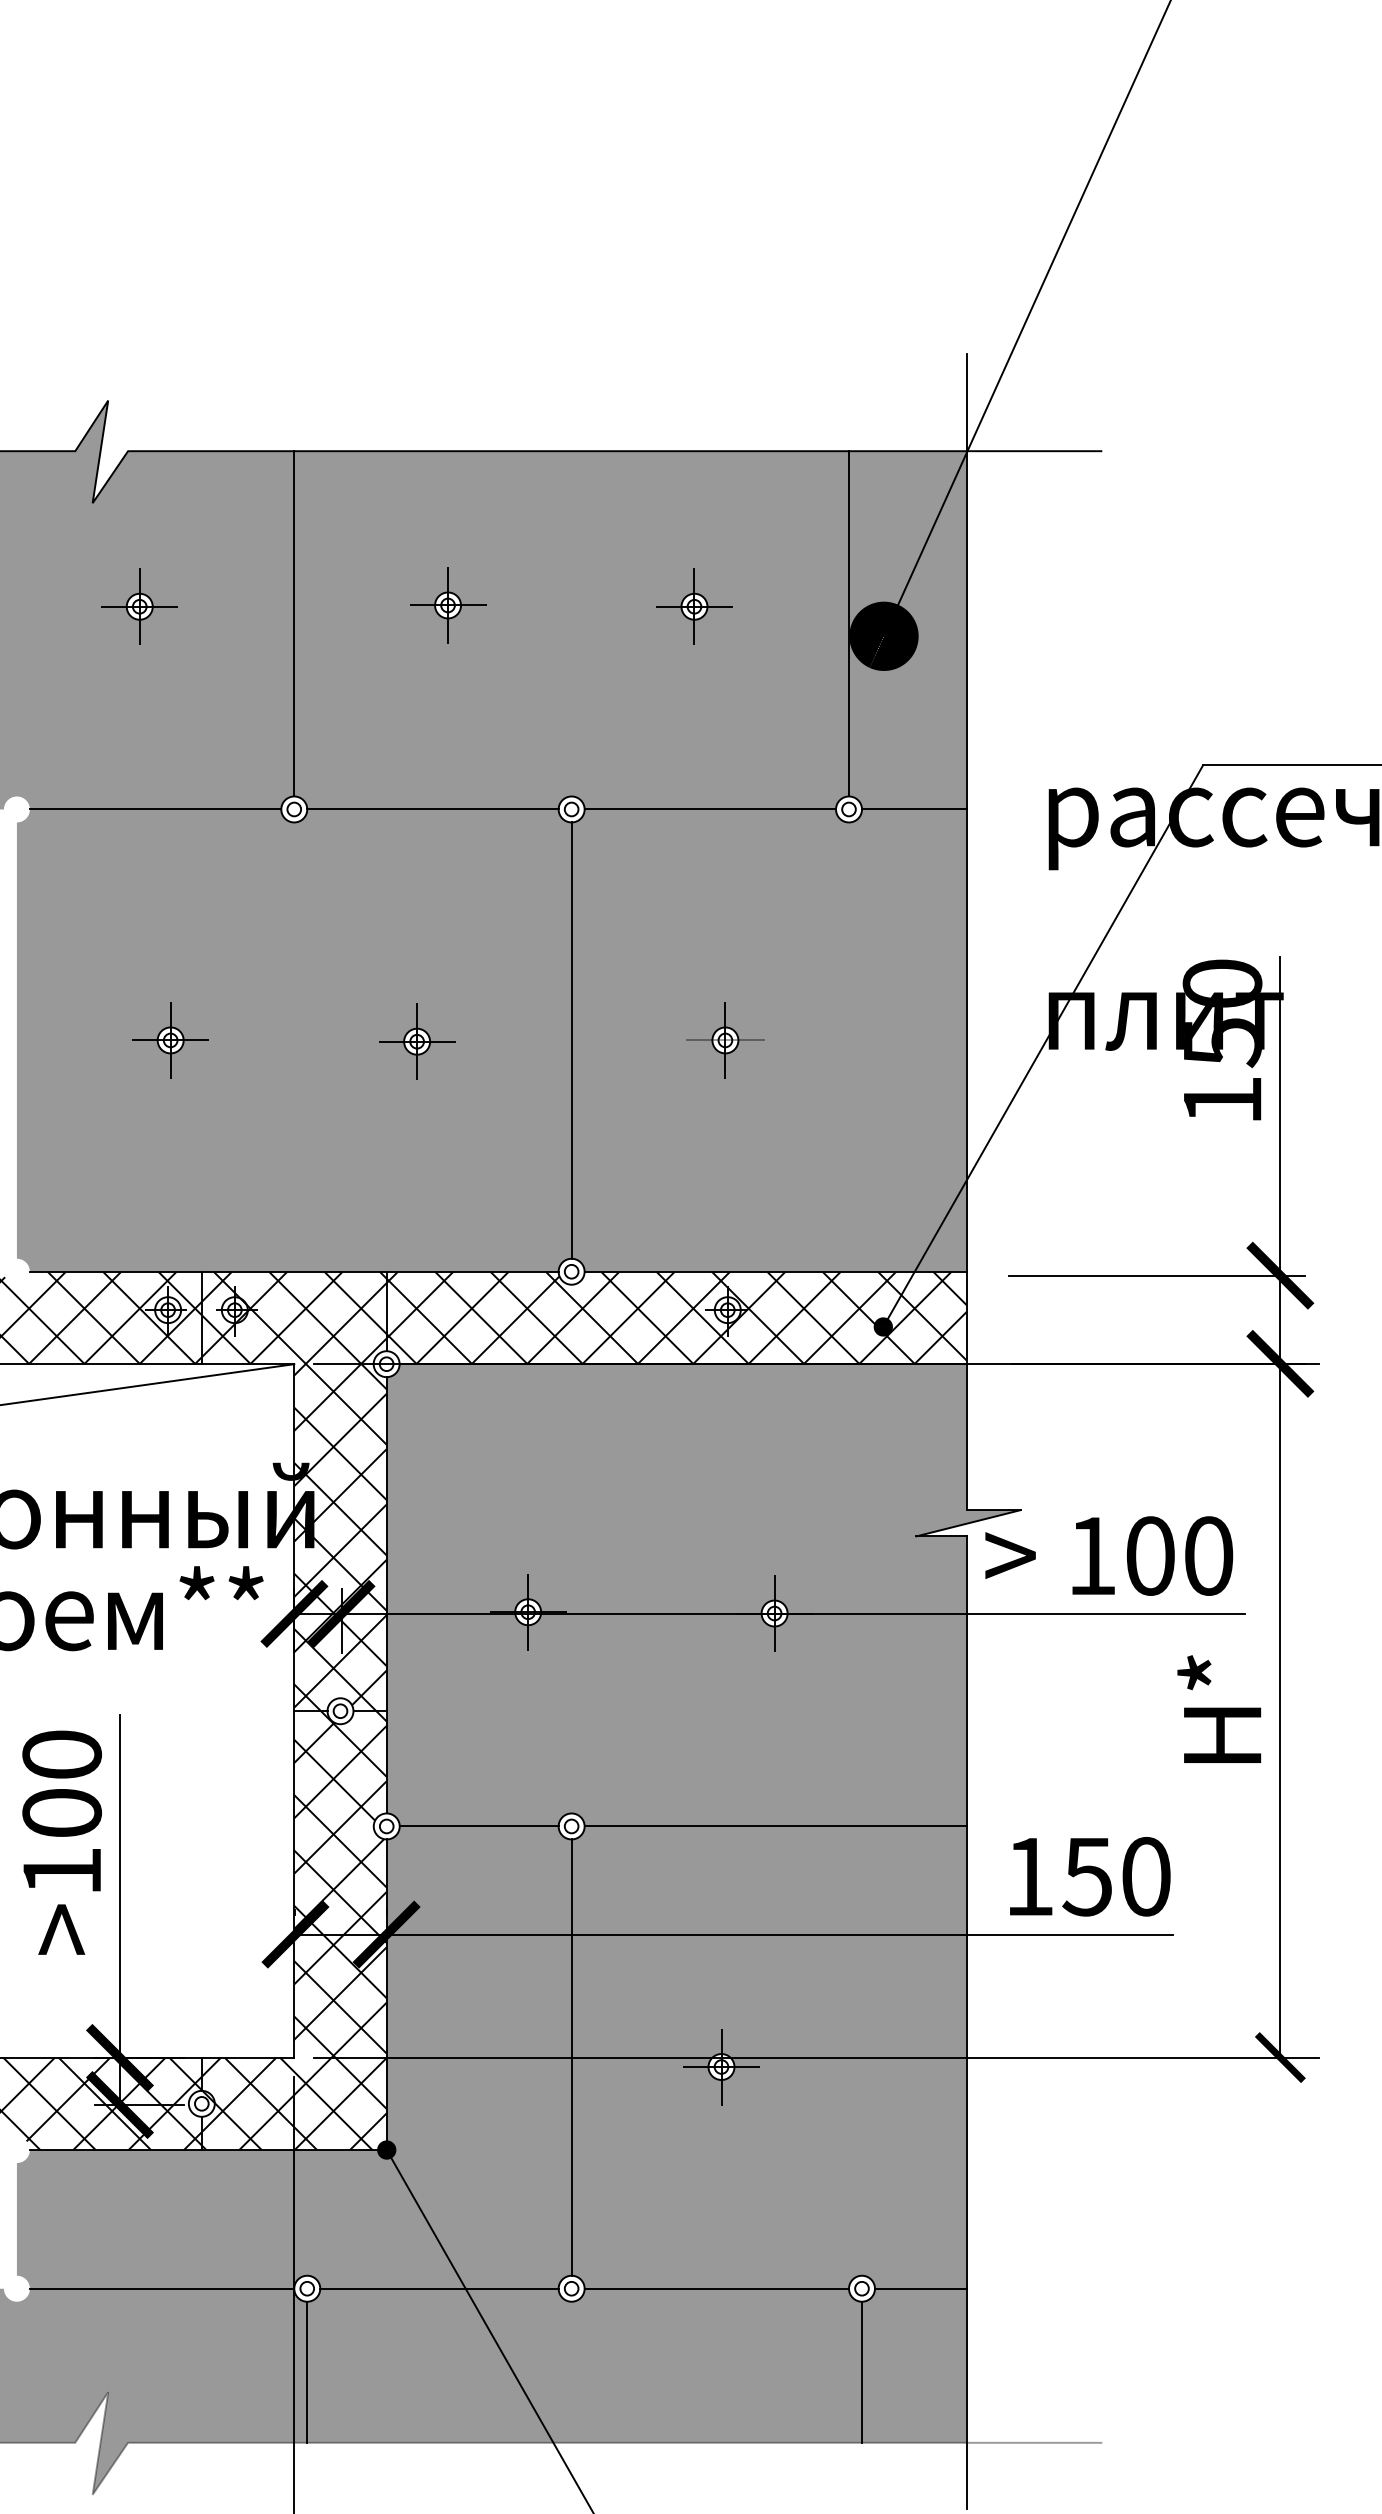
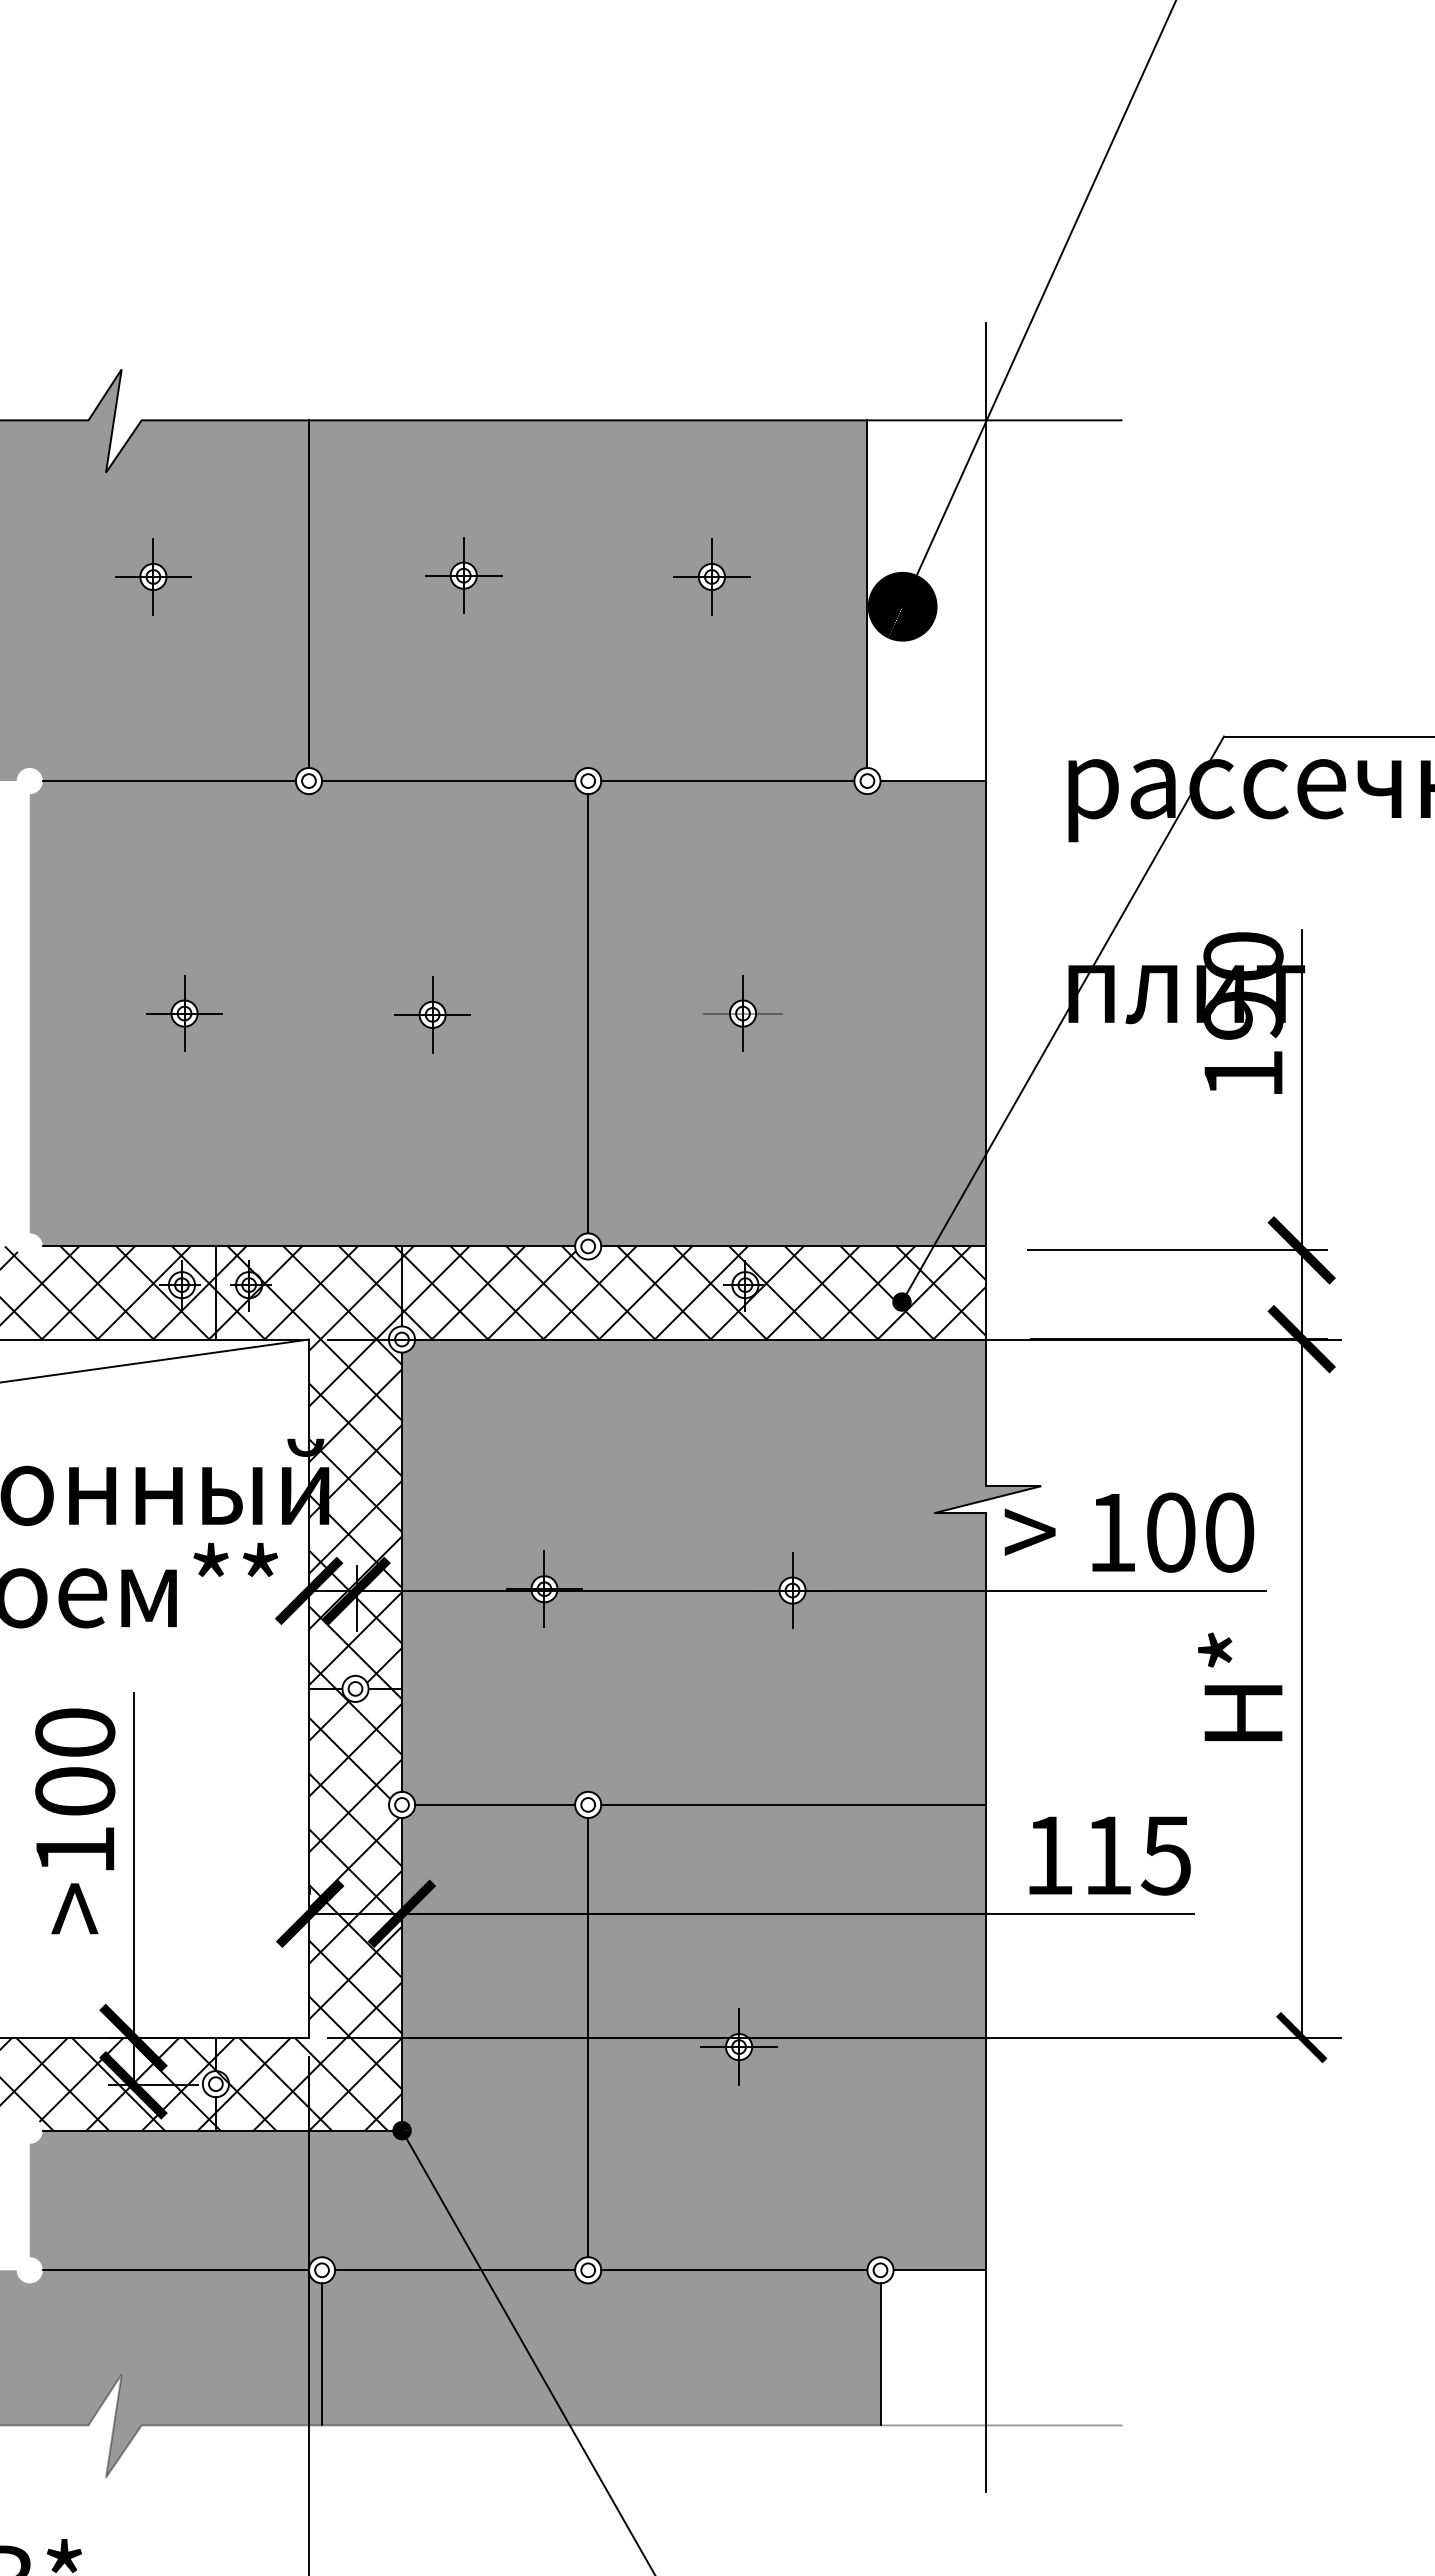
fill: (907, 630) -> (926, 600), removed
text: (1222, 1043) -> (1243, 1016), 150 -> 190
text: (1116, 1876) -> (1136, 1855), 150 -> 115
fill: (913, 2365) -> (932, 2347), removed

